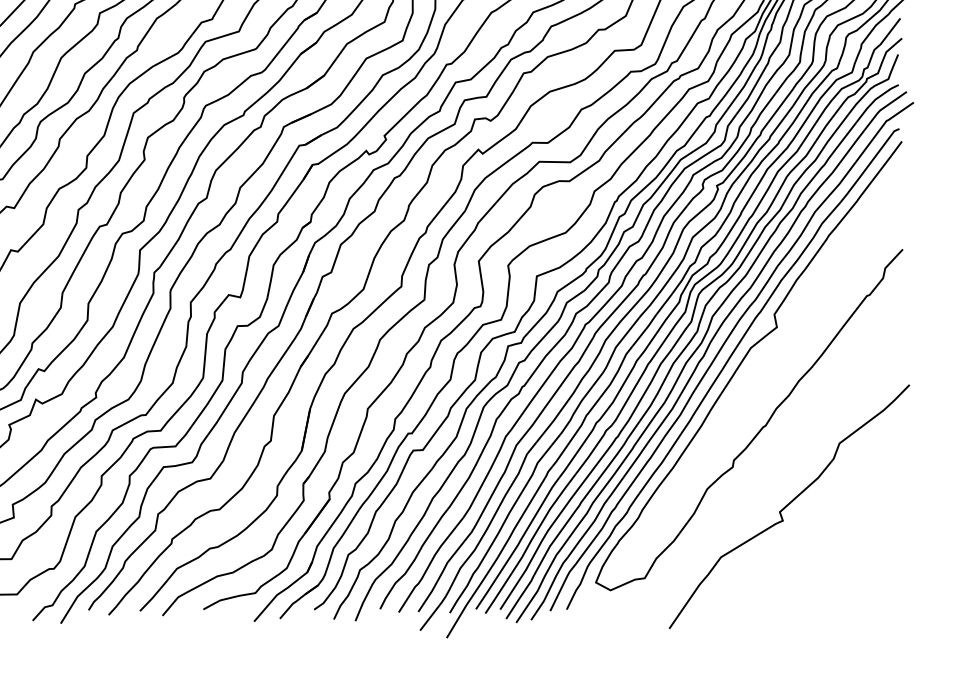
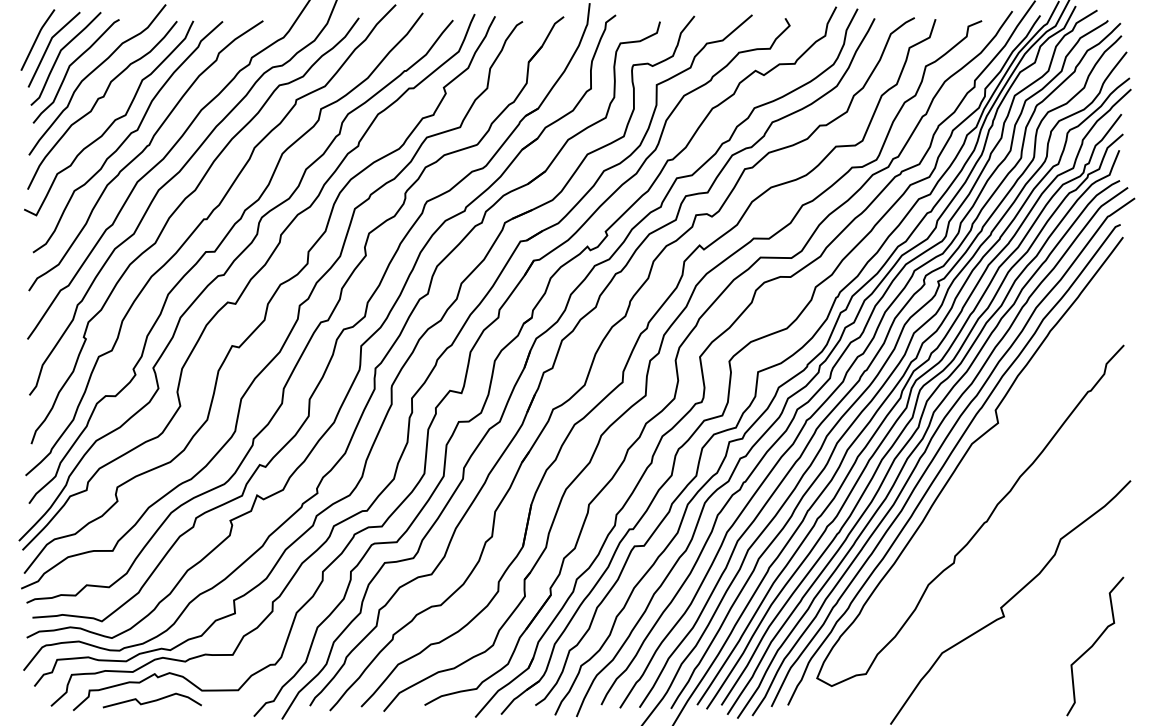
curve: (872, 550) -> (1093, 646), added

